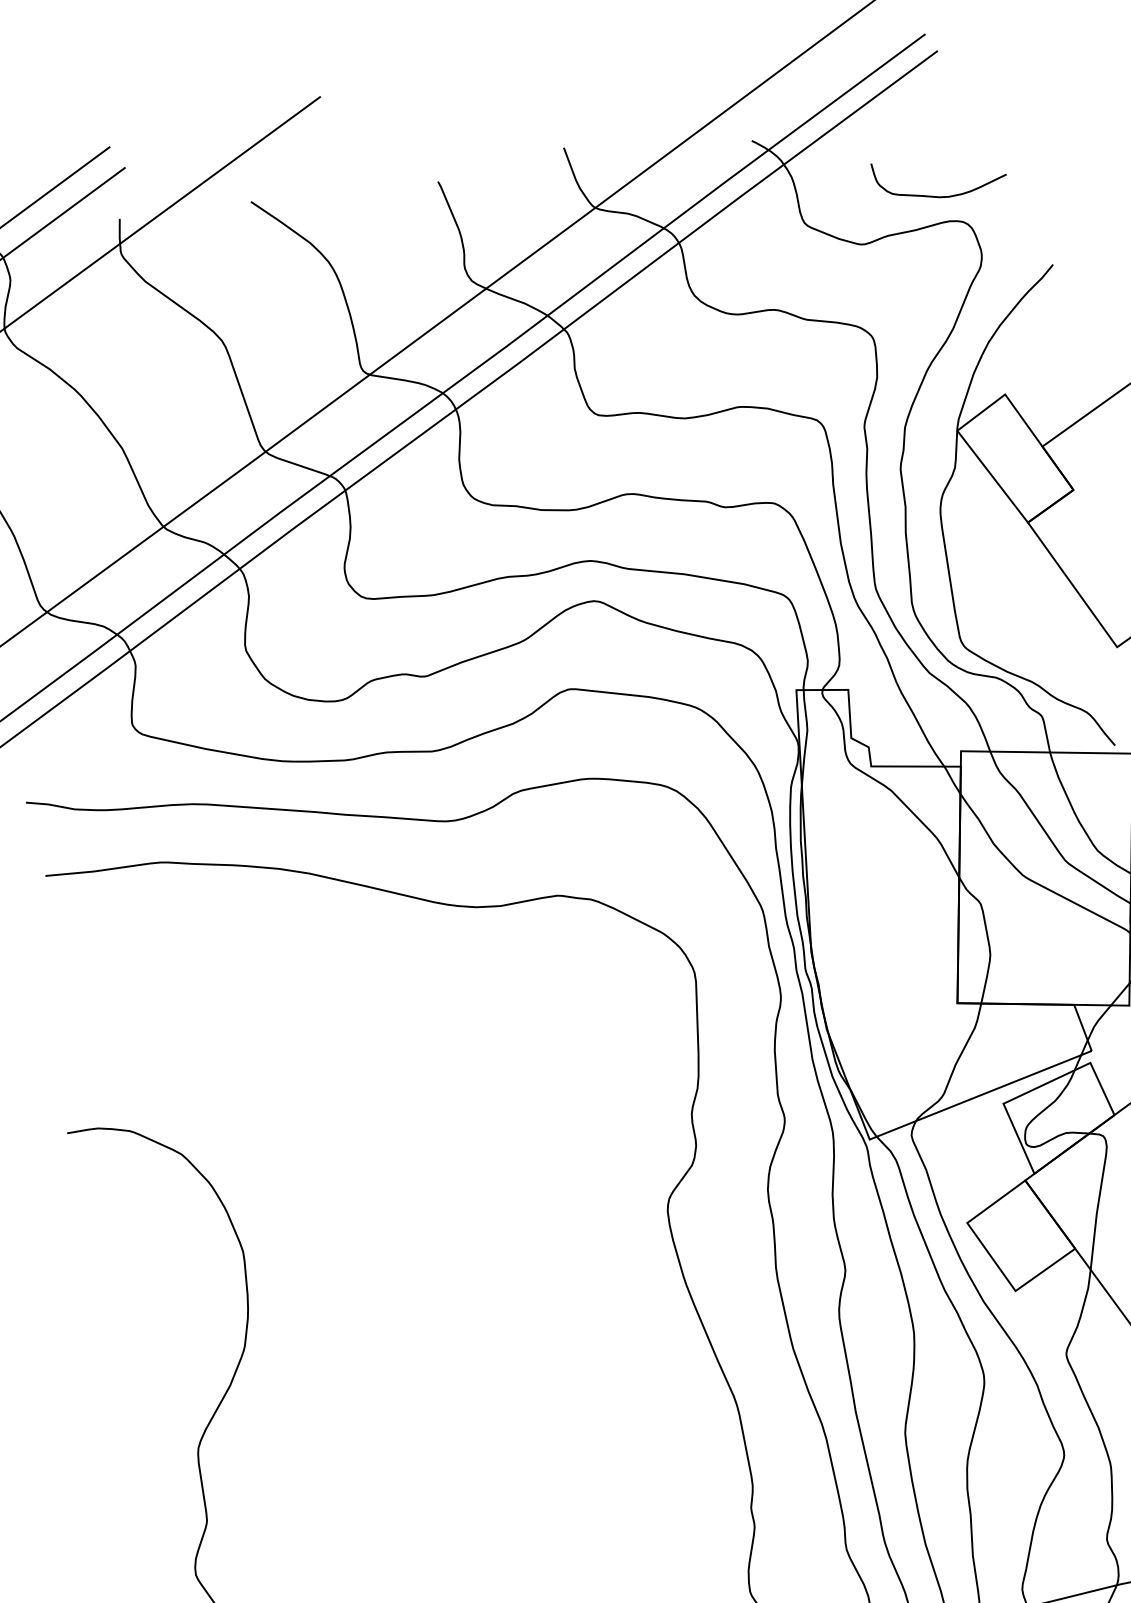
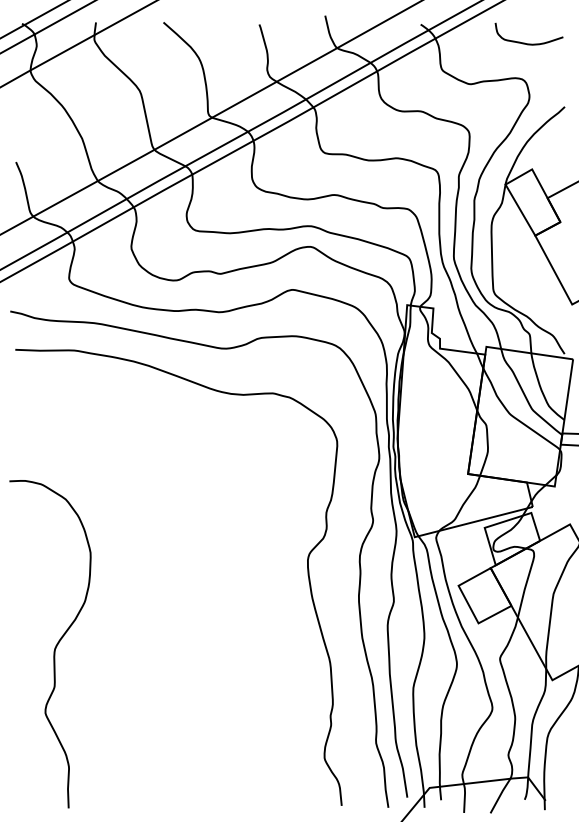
curve: (932, 194) -> (524, 42), moved

